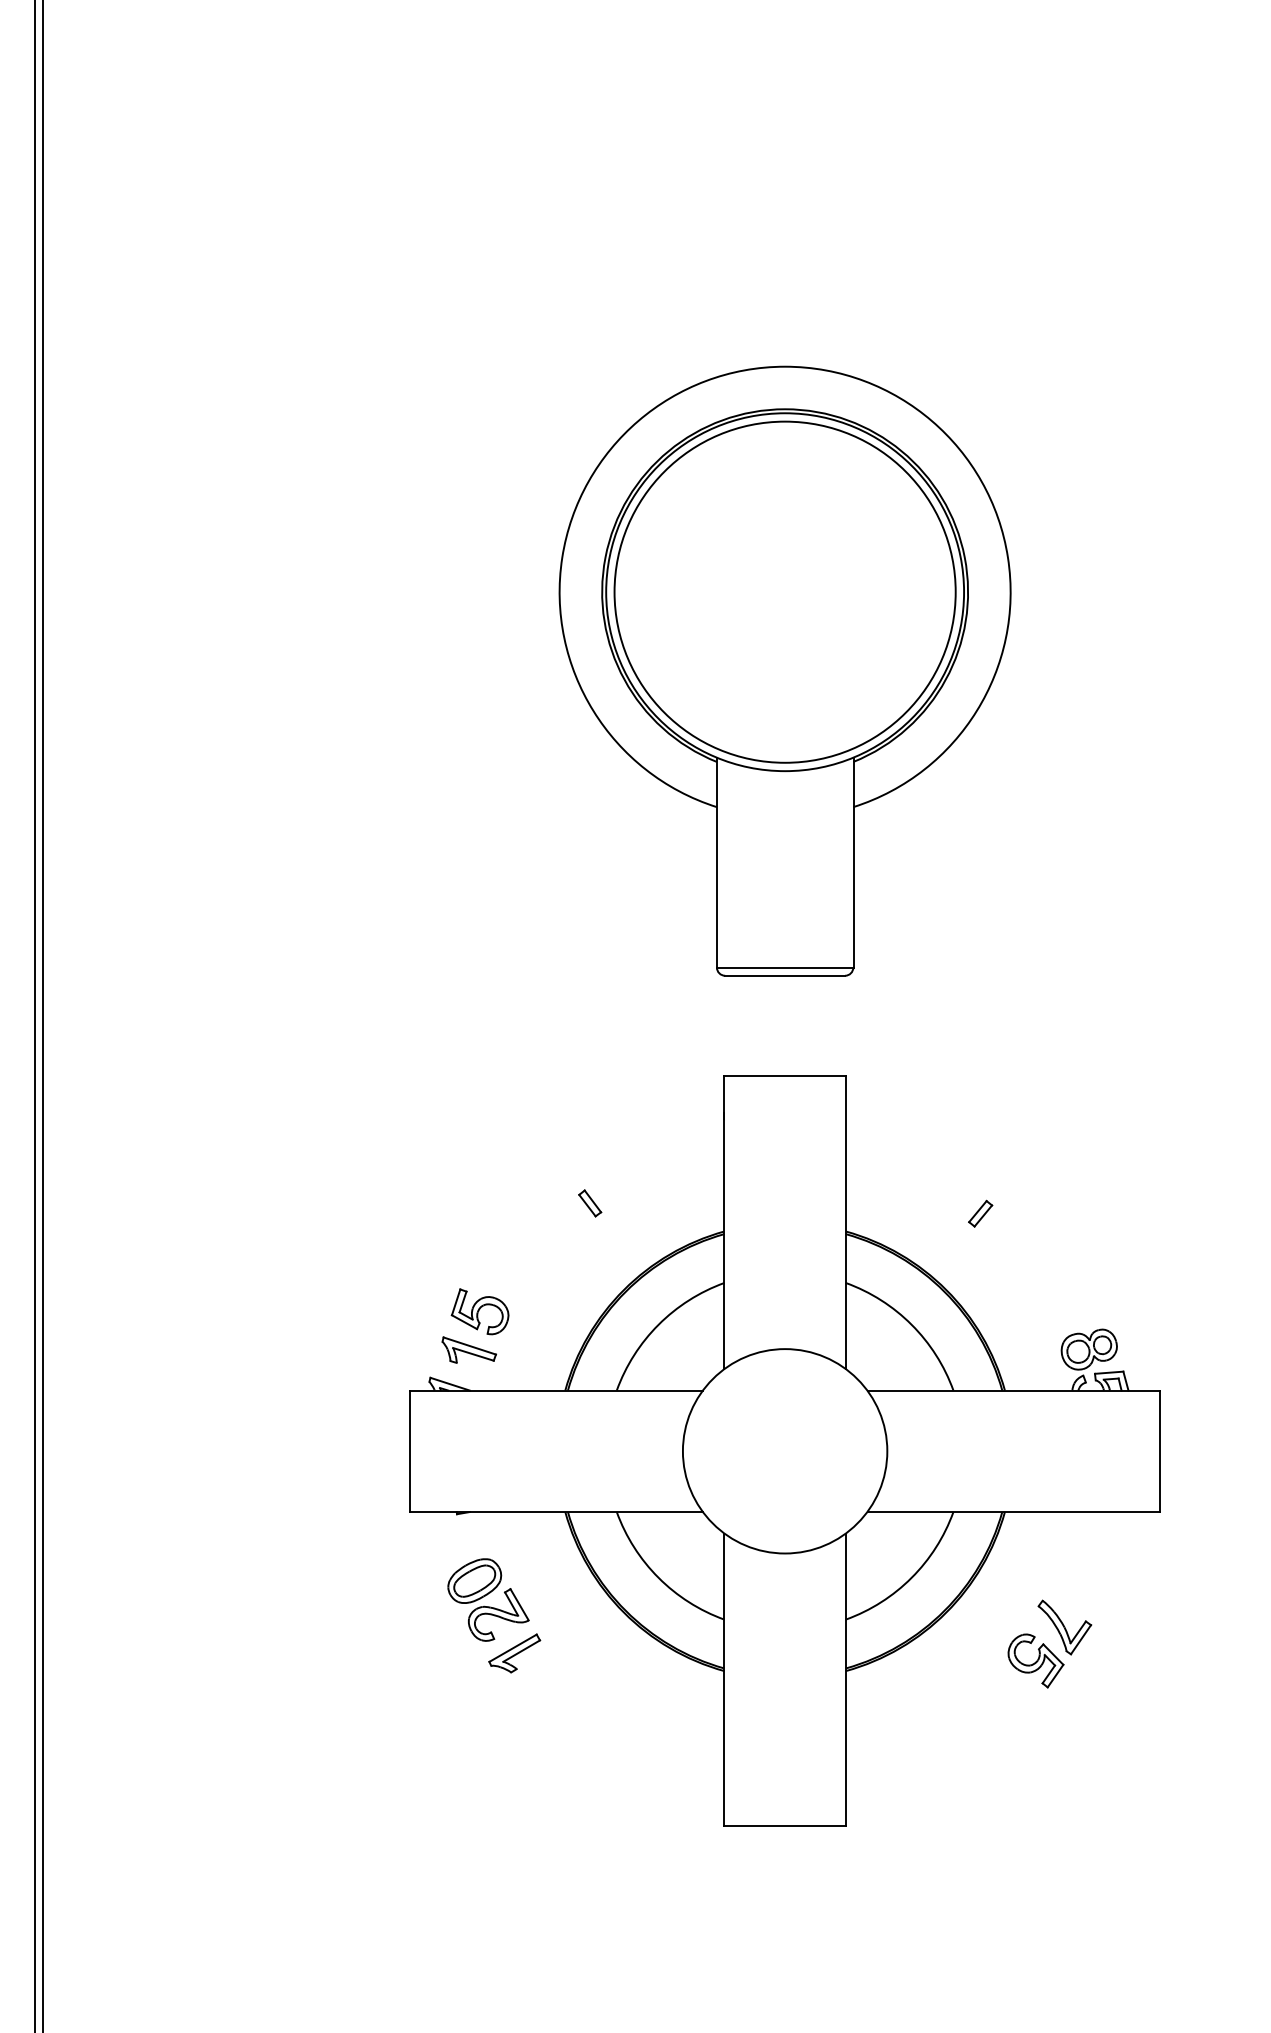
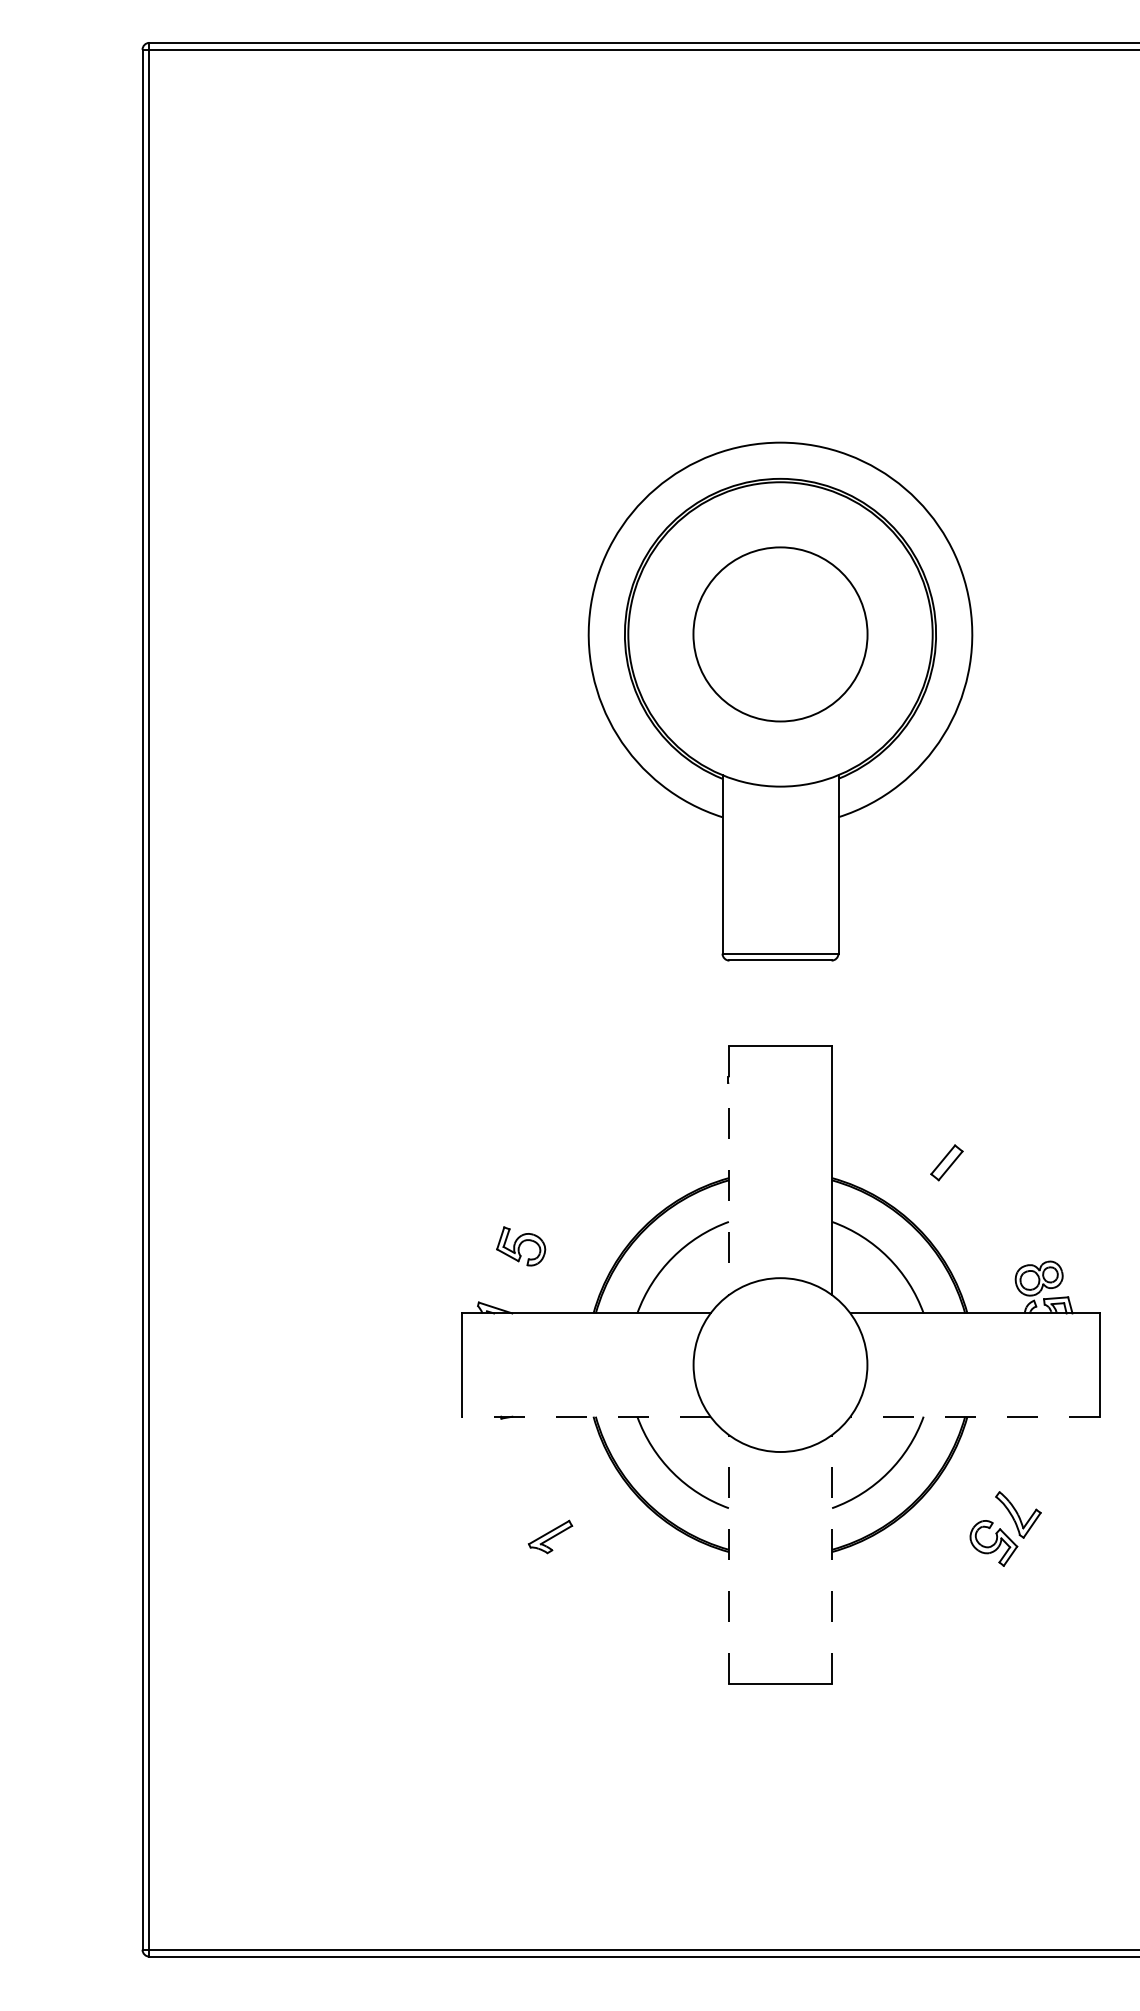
circle: (785, 592) -> (780, 634), size x0.6
part: (589, 1203) -> (614, 1154), removed
part: (980, 1214) -> (946, 1163), size x1.6
line: (723, 1222) -> (728, 1170), solid -> dashed
part: (468, 1349) -> (511, 1278), removed
line: (557, 1511) -> (586, 1416), solid -> dashed
line: (1014, 1511) -> (975, 1416), solid -> dashed
part: (488, 1599) -> (528, 1491), removed
line: (723, 1679) -> (728, 1559), solid -> dashed
line: (846, 1679) -> (832, 1559), solid -> dashed

